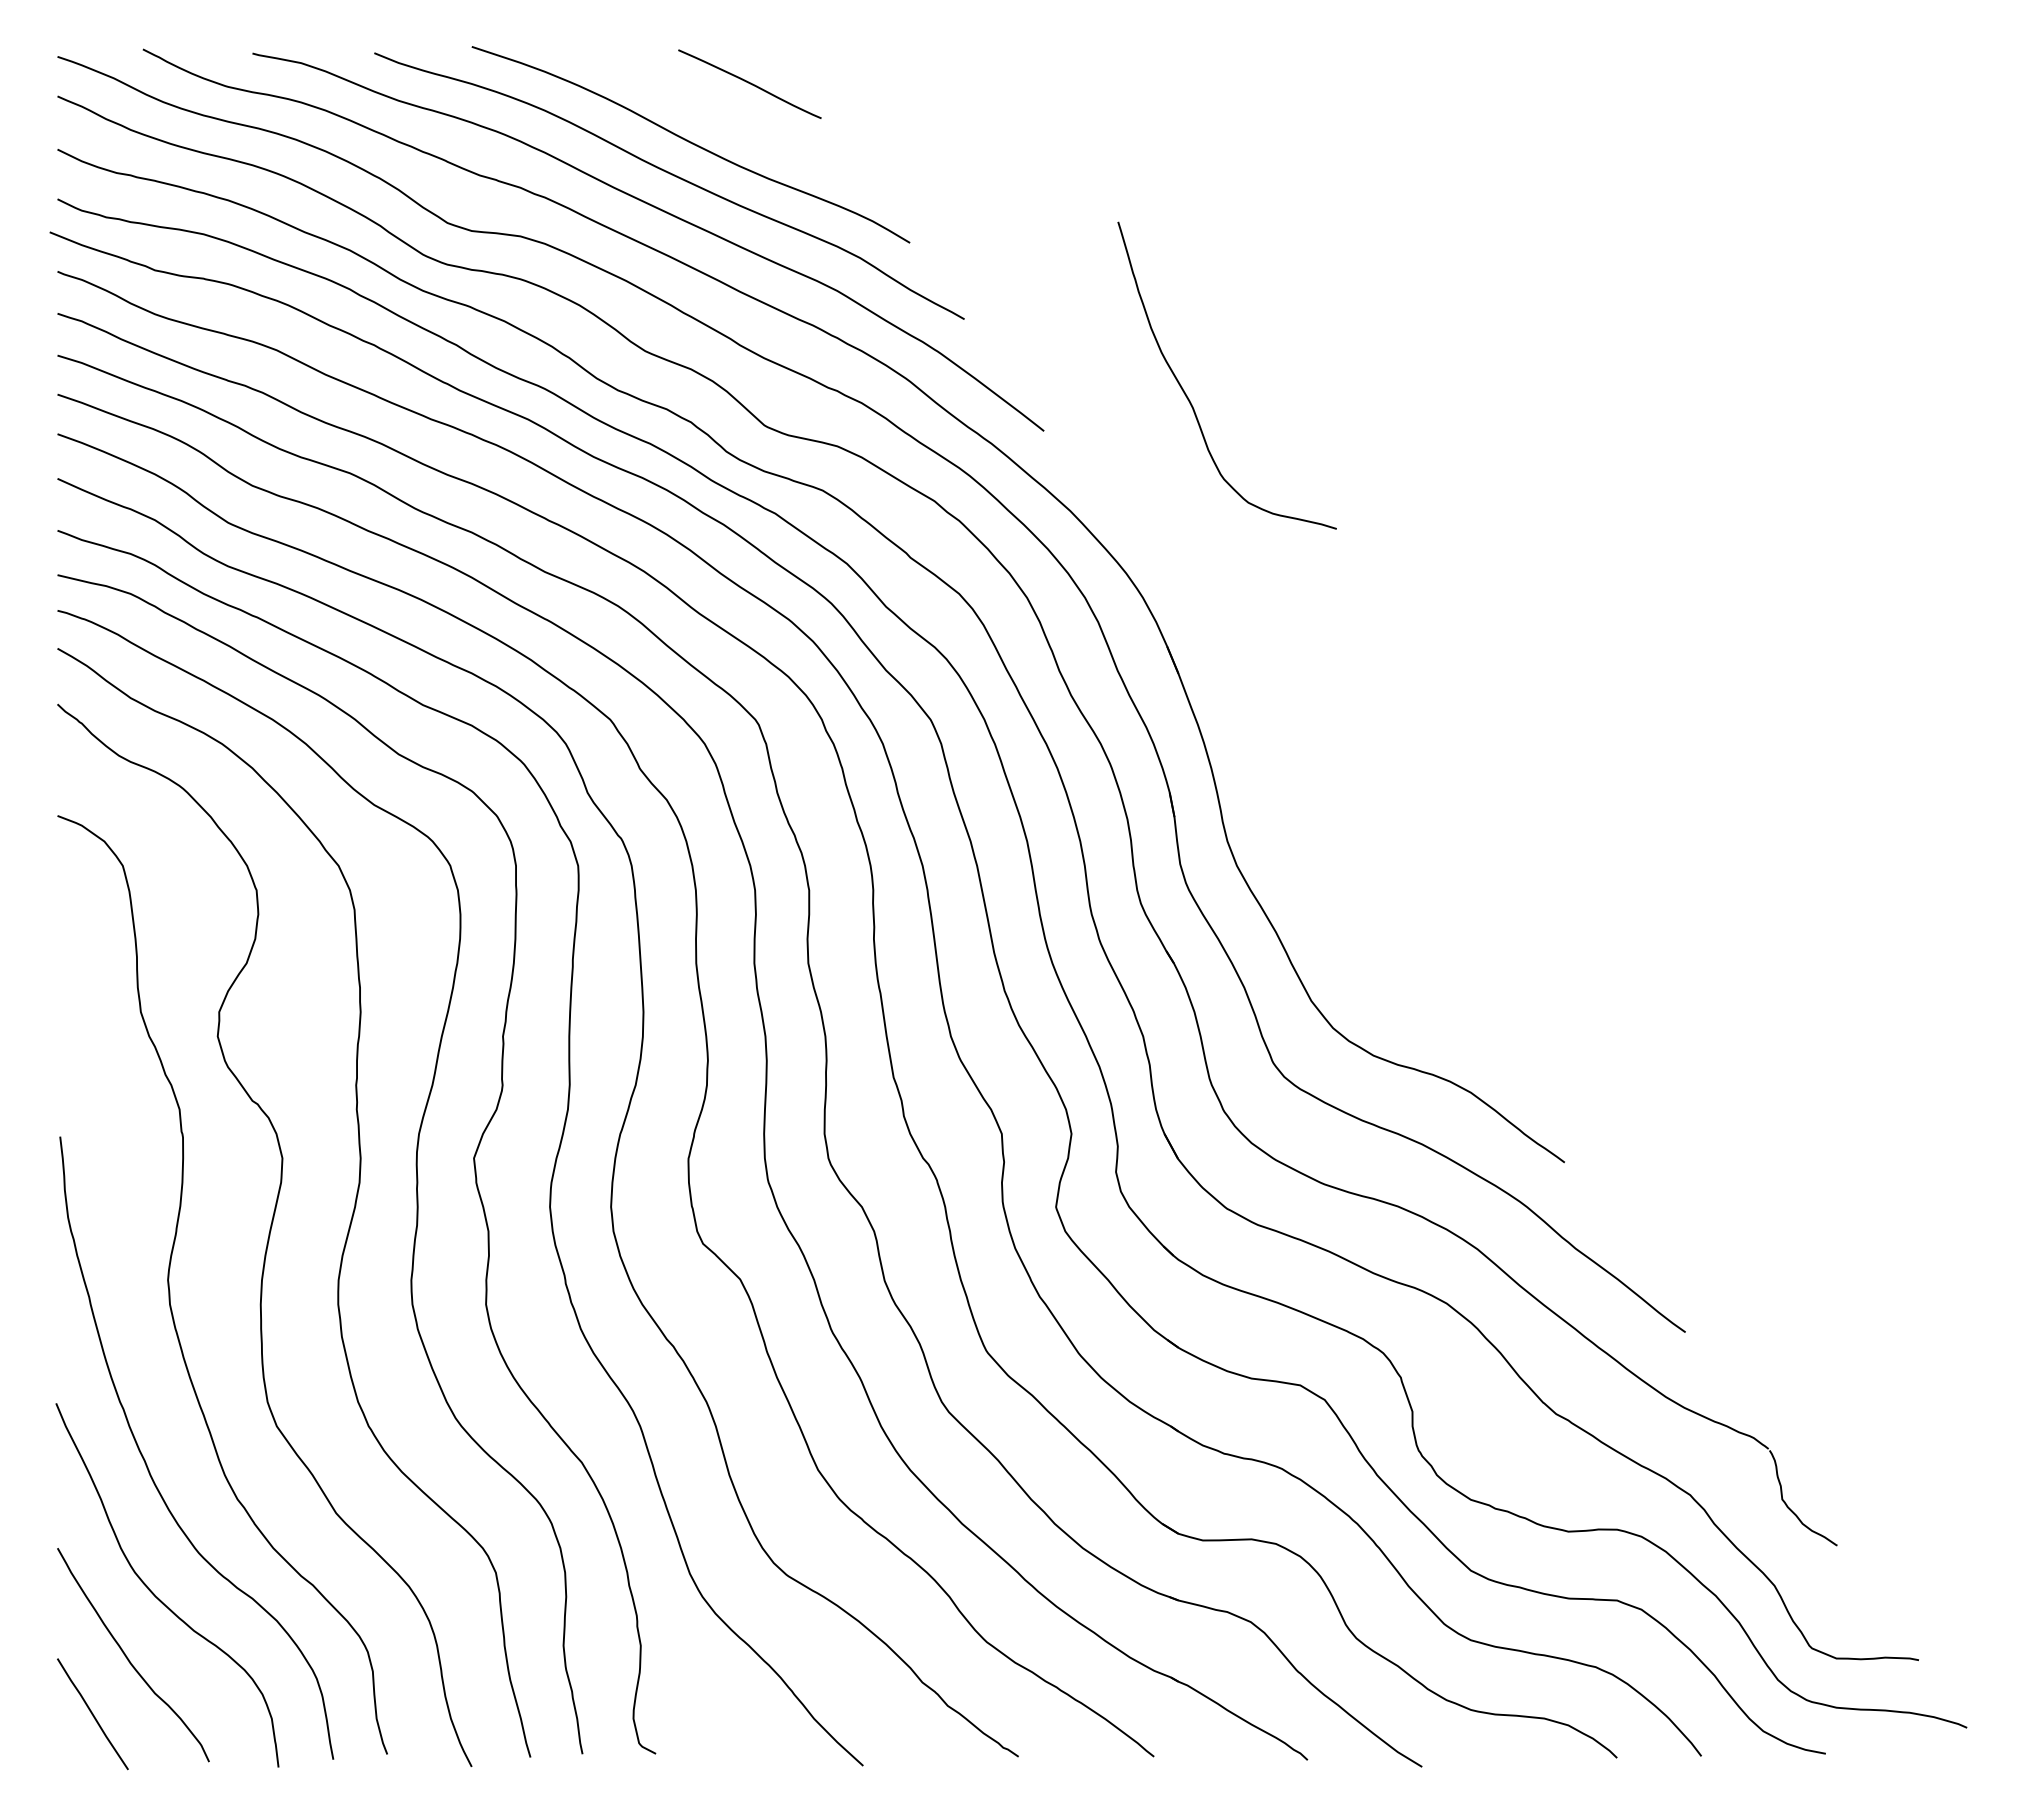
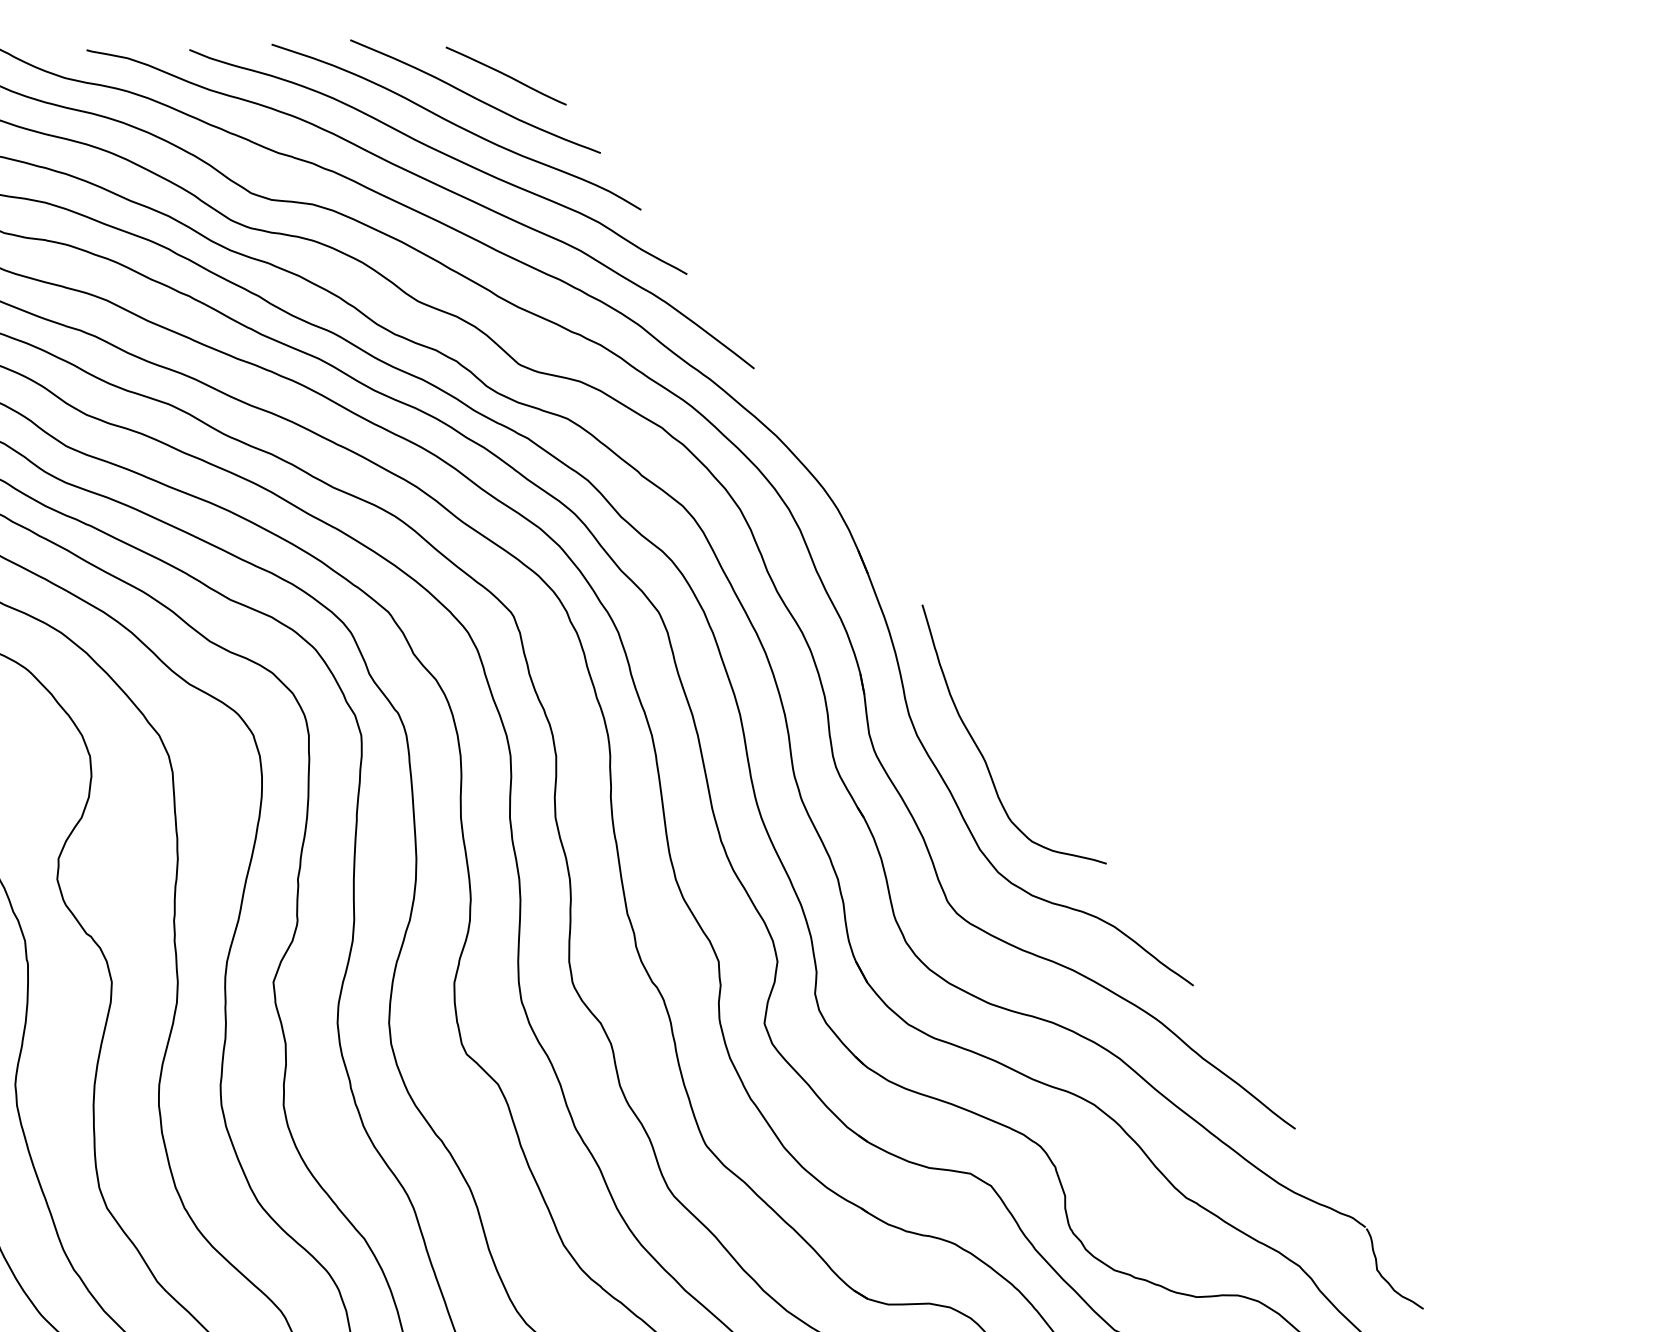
curve: (713, 109) -> (475, 97), added
curve: (1187, 395) -> (980, 751), moved

